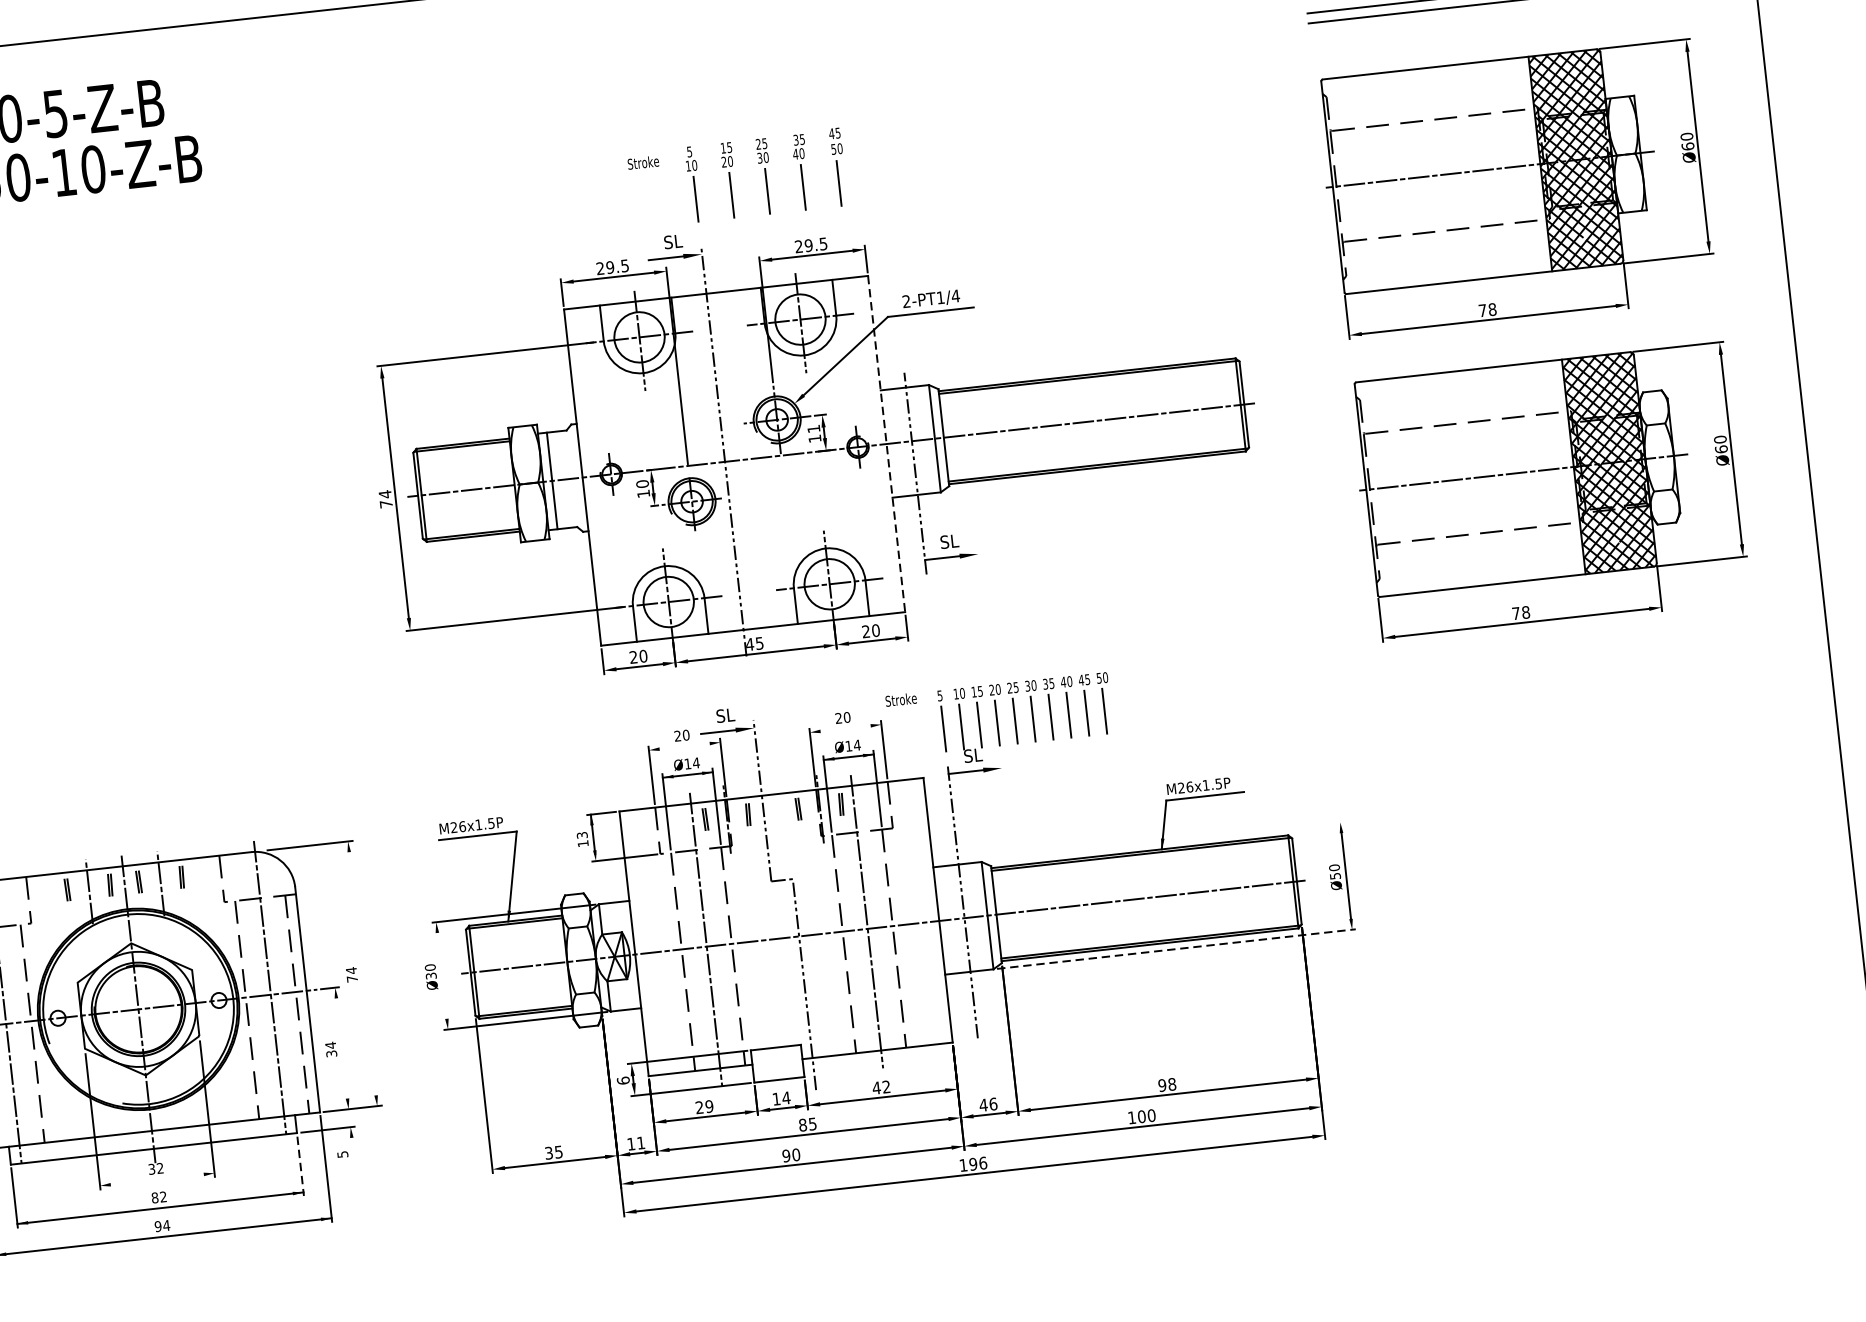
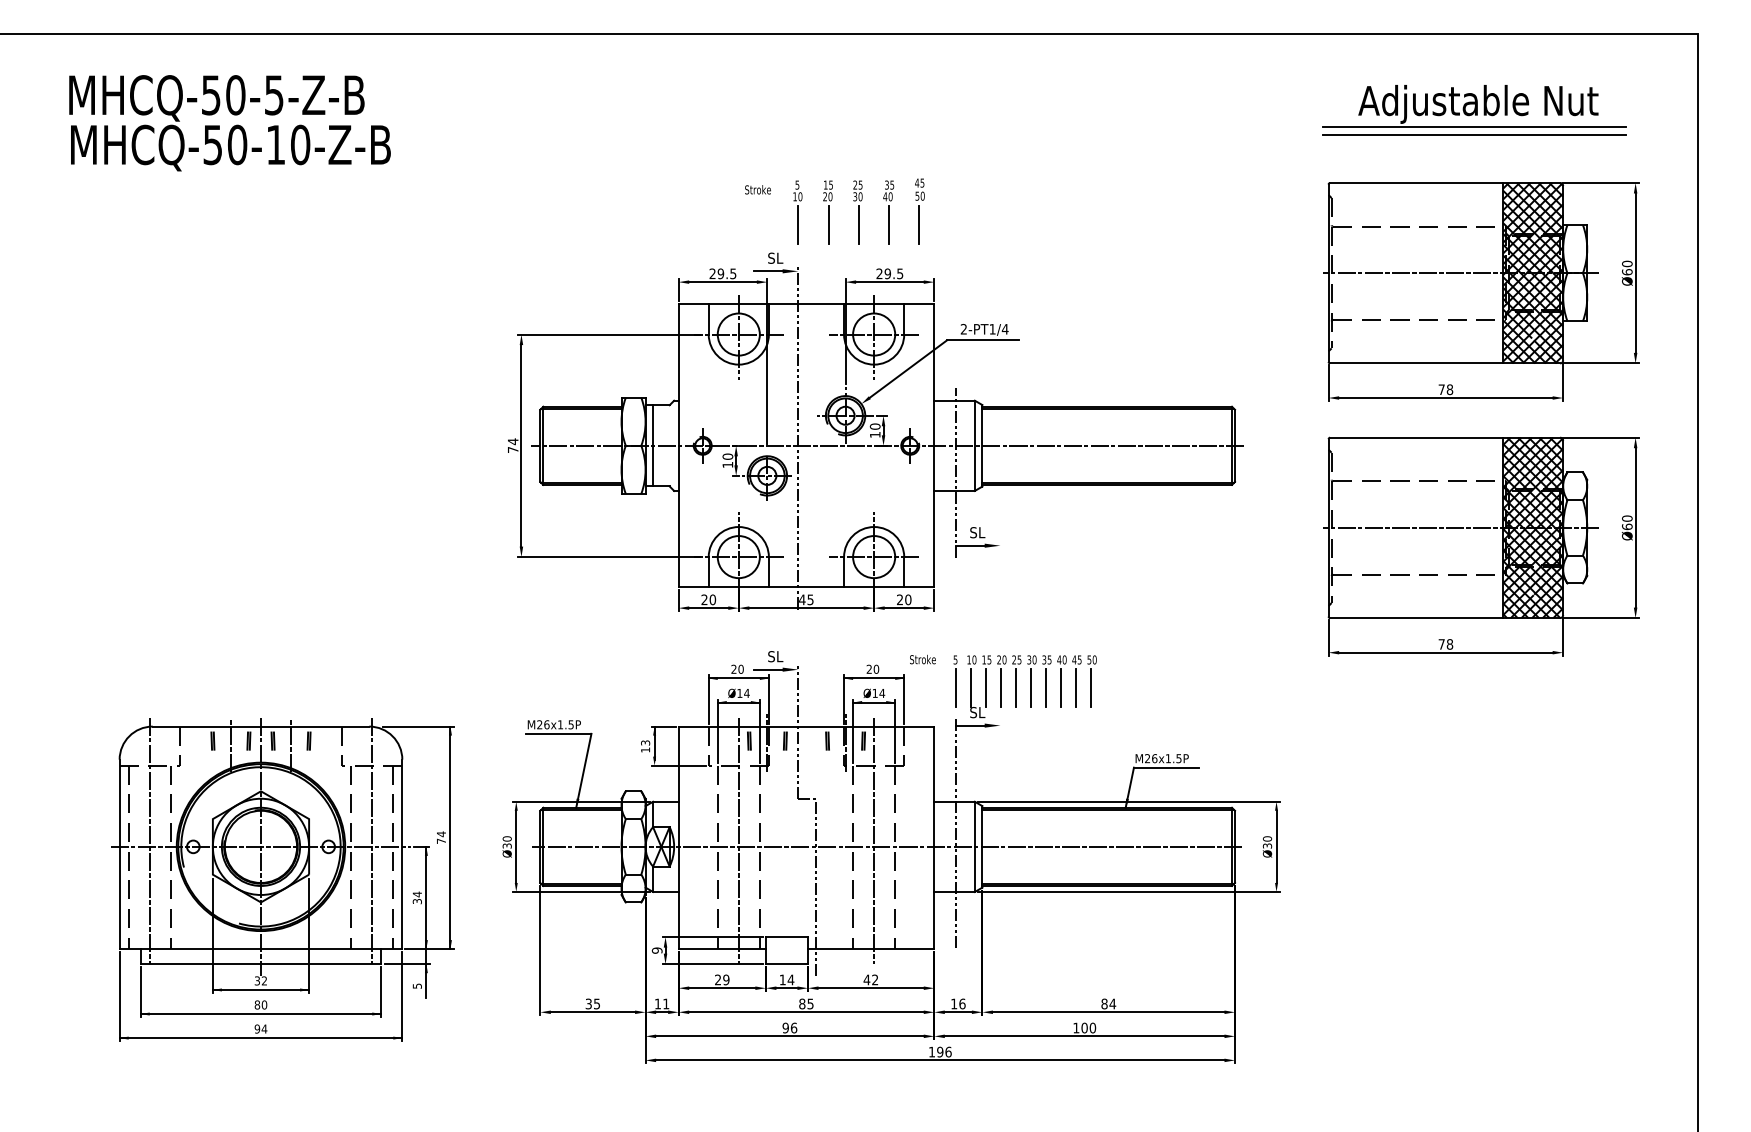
text: (812, 428) -> (874, 426), 11 -> 10
line: (886, 444) -> (934, 446), dashed -> solid
line: (846, 728) -> (874, 678), added
line: (684, 746) -> (738, 678), added
line: (1164, 841) -> (1128, 801), added
text: (1334, 875) -> (1266, 845), Ø50 -> Ø30
line: (1176, 948) -> (1128, 891), dashed -> solid
line: (362, 973) -> (450, 837), added
line: (442, 975) -> (516, 846), added
line: (345, 1077) -> (426, 922), added
text: (622, 1080) -> (656, 950), 6 -> 9
text: (1167, 1084) -> (1108, 1003), 98 -> 84
text: (982, 1104) -> (953, 1003), 46 -> 16
text: (796, 1154) -> (794, 1027), 90 -> 96
line: (300, 1166) -> (381, 992), dashed -> solid
line: (156, 1179) -> (260, 989), added
text: (163, 1196) -> (264, 1004), 82 -> 80

